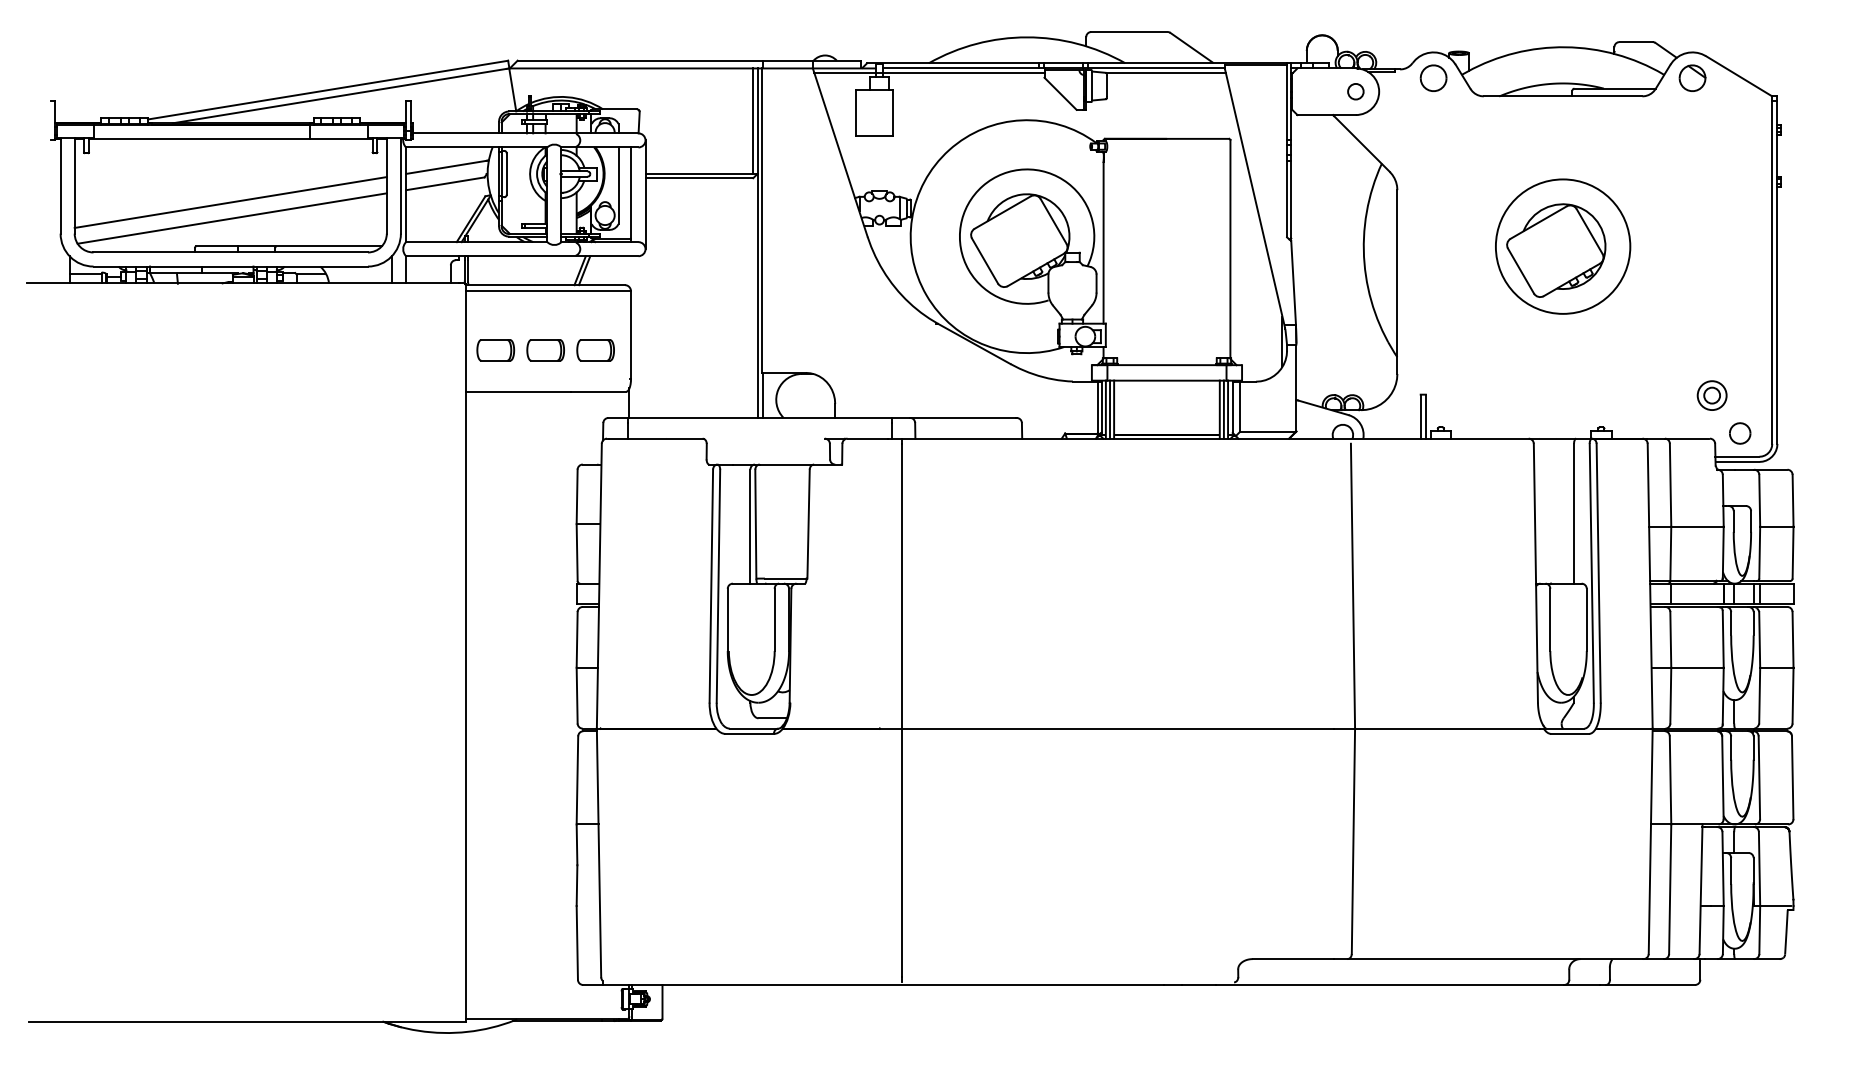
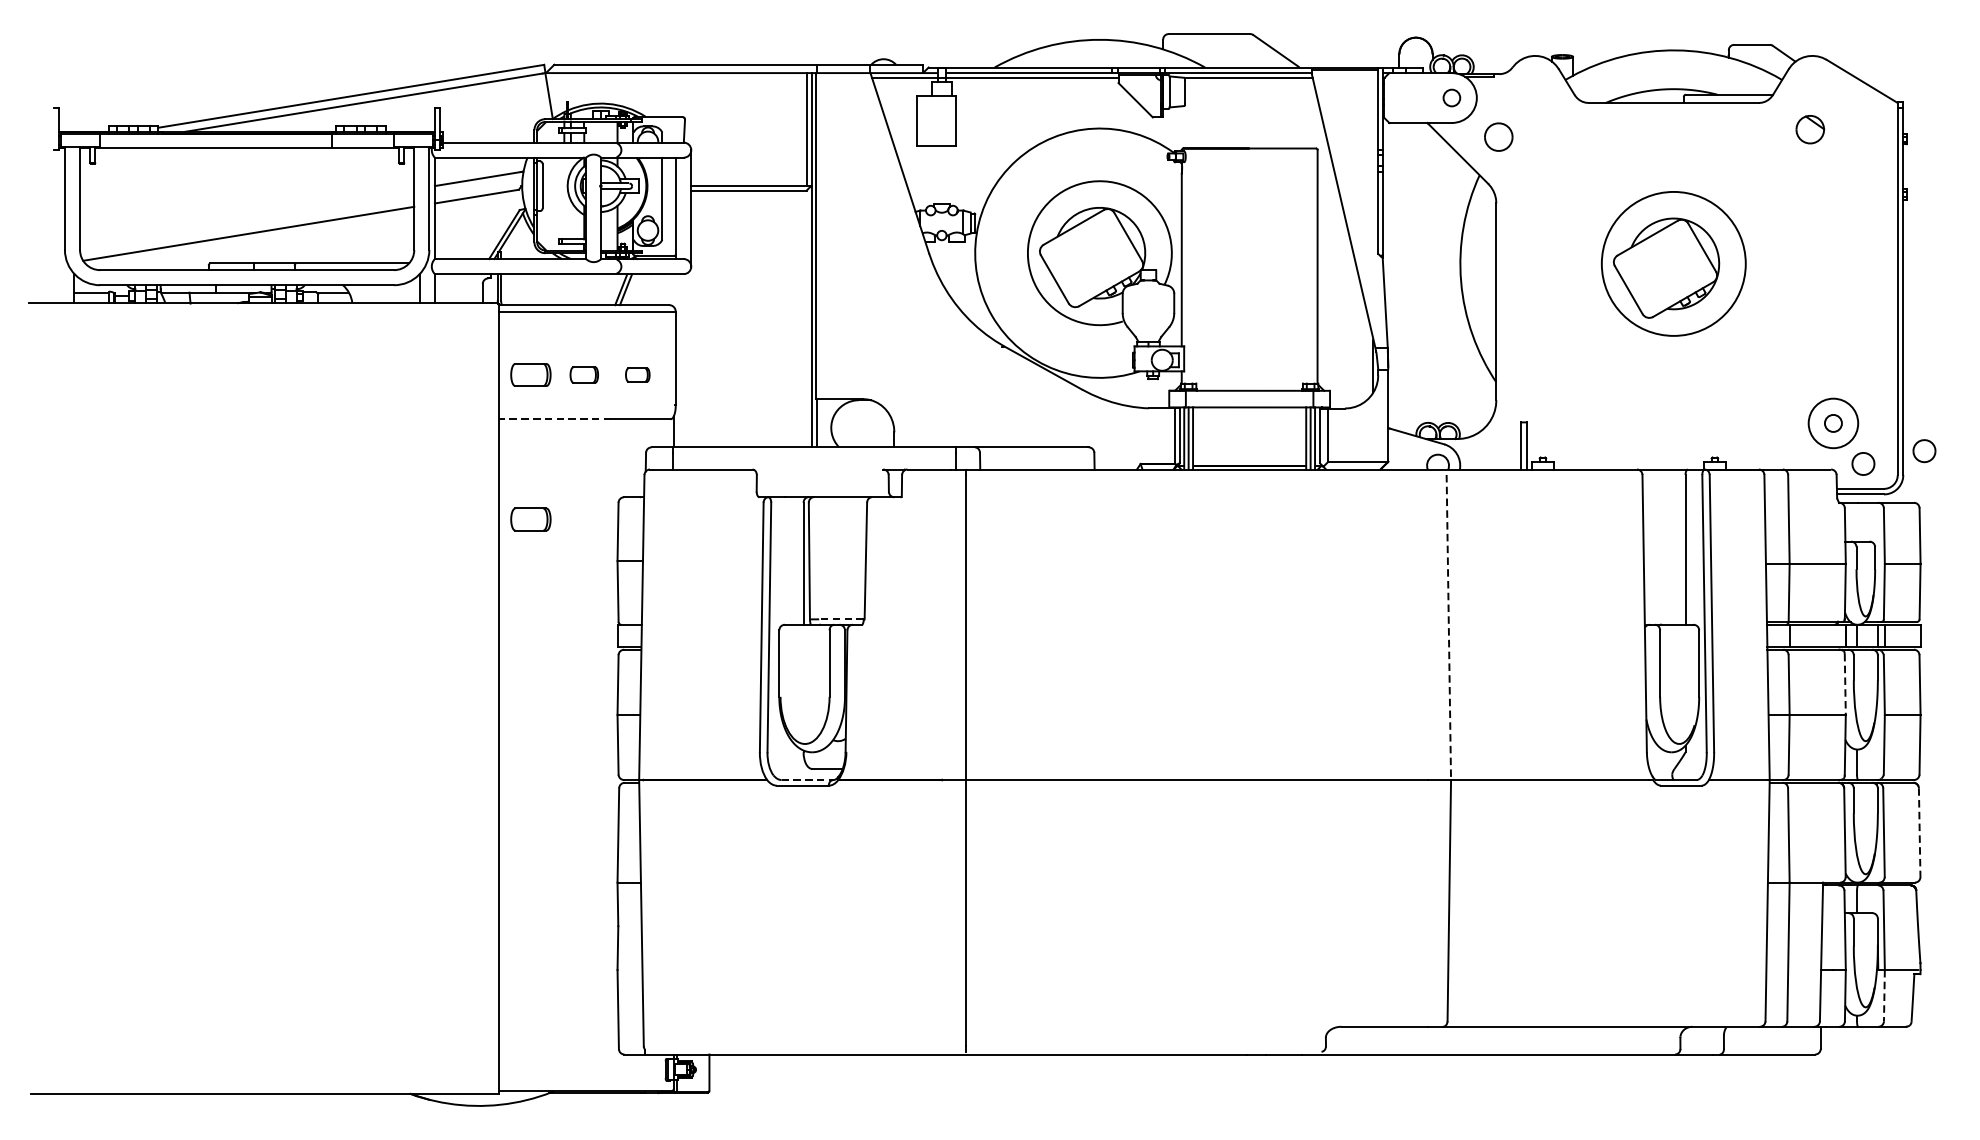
part: (1433, 77) -> (1498, 136), moved
part: (1692, 77) -> (1810, 128), moved
line: (230, 202) -> (246, 216), removed
part: (545, 350) -> (584, 375), size x0.7
part: (595, 350) -> (637, 375), size x0.6
line: (517, 391) -> (554, 419), solid -> dashed
circle: (1711, 395) -> (1832, 423), size x1.6
part: (1797, 421) -> (1924, 451), added
part: (495, 485) -> (530, 519), added
line: (785, 578) -> (841, 619), solid -> dashed
line: (1353, 586) -> (1449, 627), solid -> dashed
line: (1723, 639) -> (1845, 684), solid -> dashed
line: (754, 728) -> (807, 779), solid -> dashed
line: (1792, 778) -> (1919, 833), solid -> dashed
line: (1759, 930) -> (1884, 996), solid -> dashed

